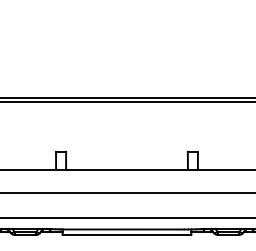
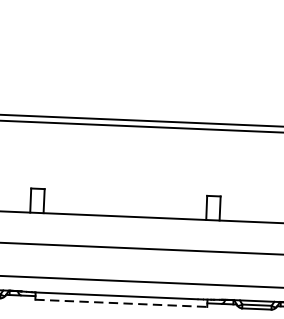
line: (127, 234) -> (121, 302), solid -> dashed

